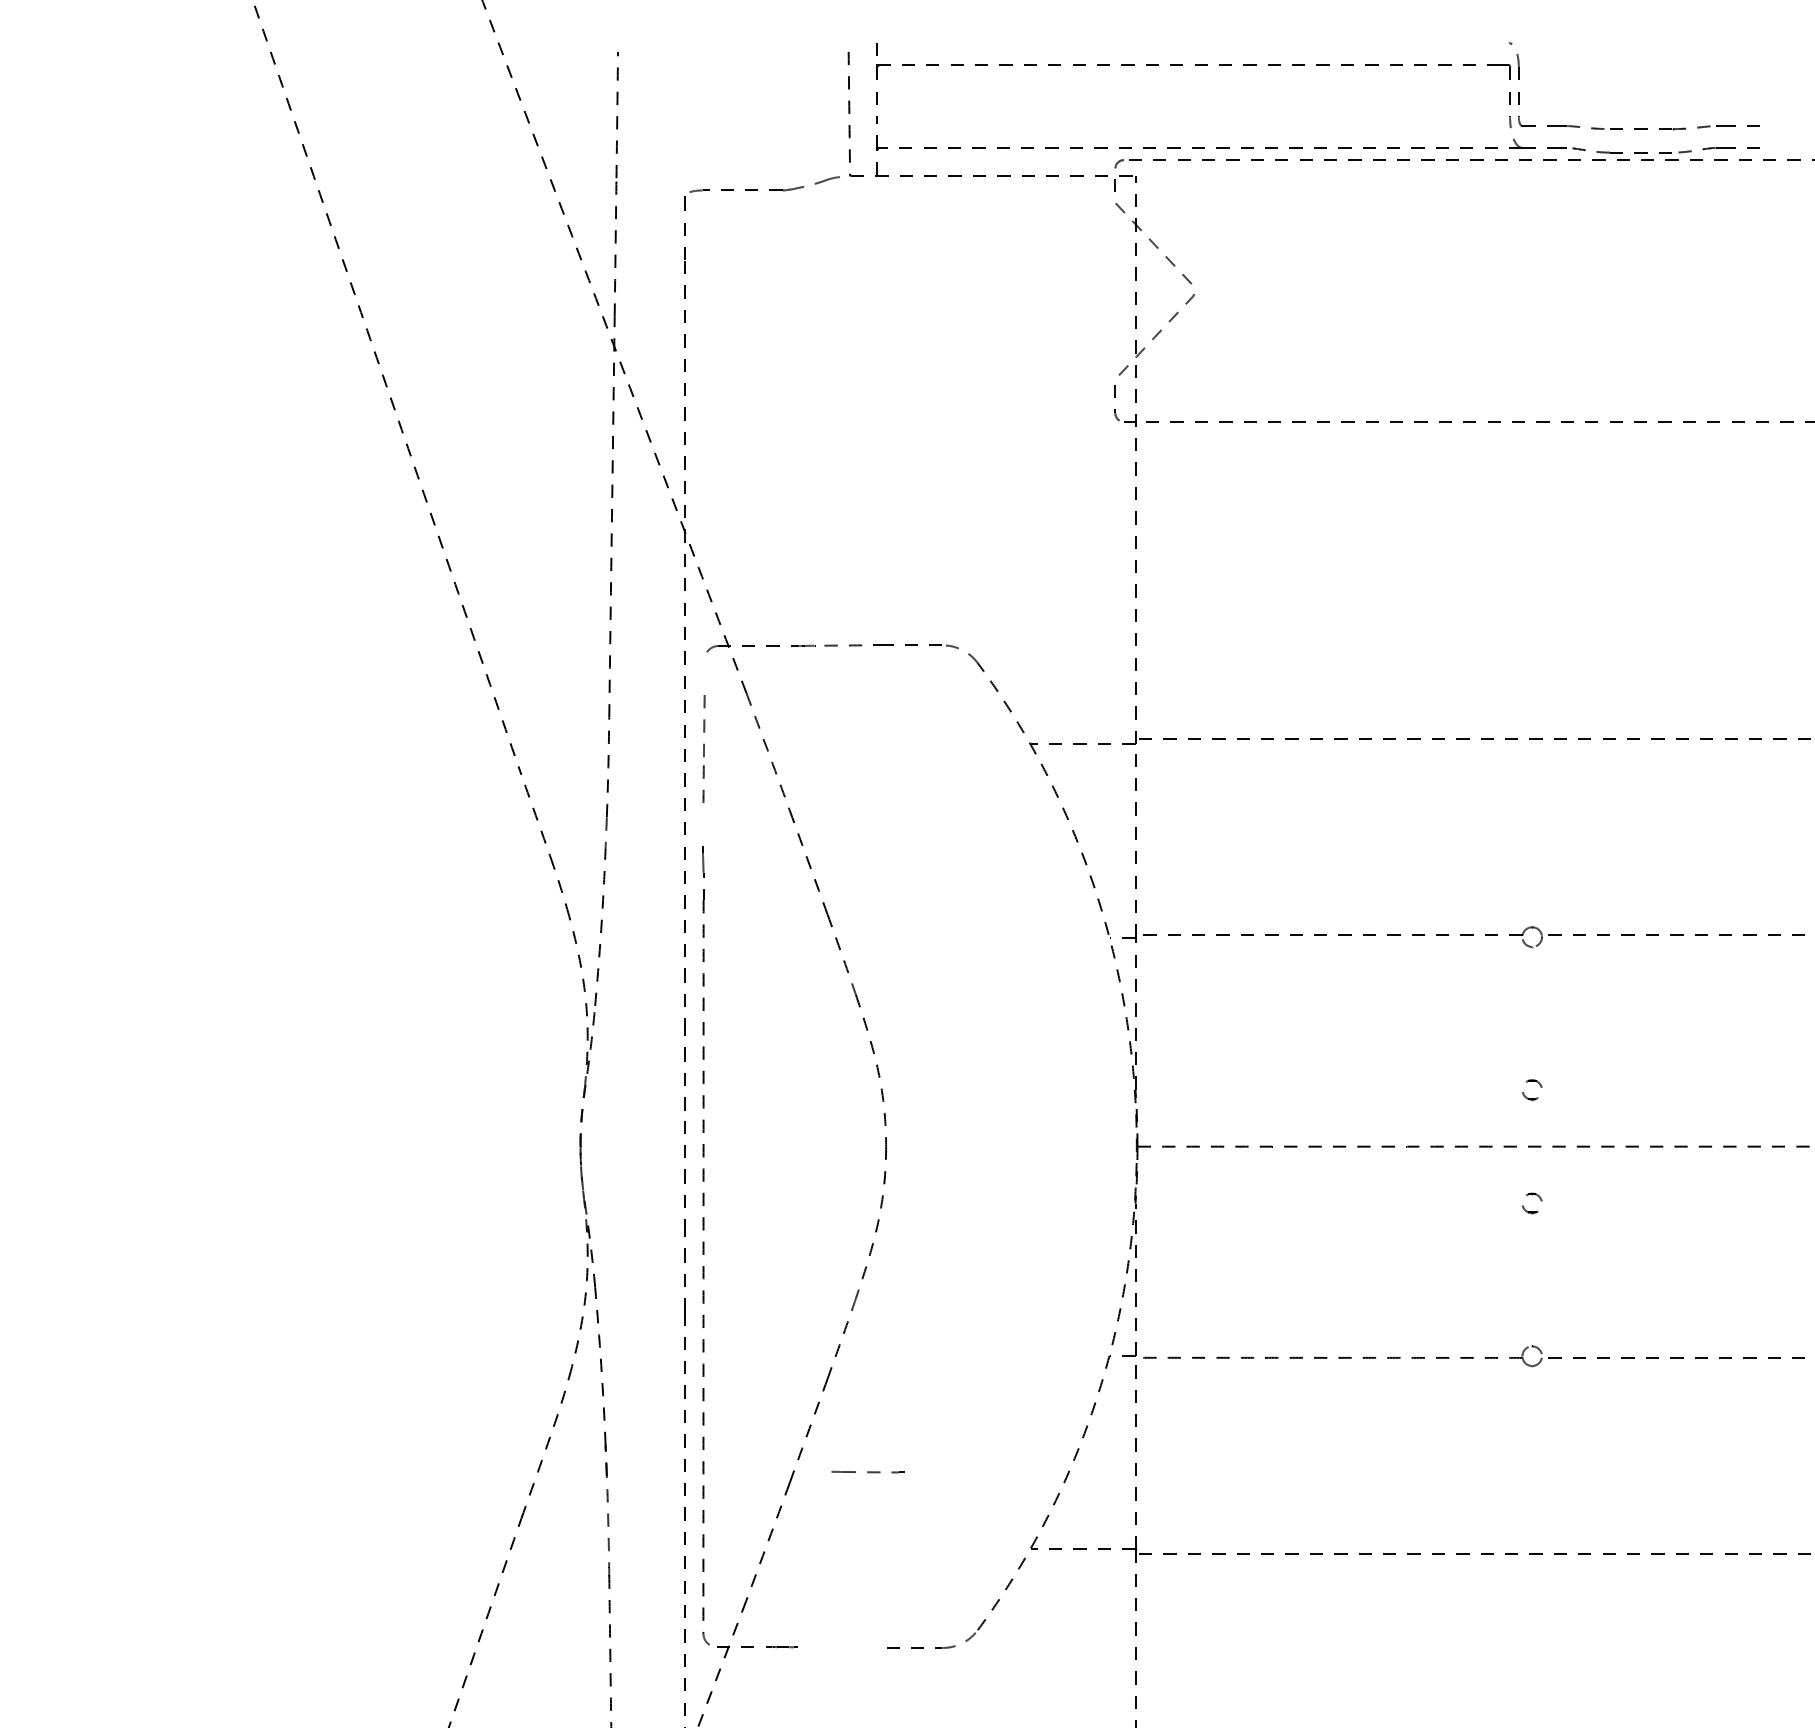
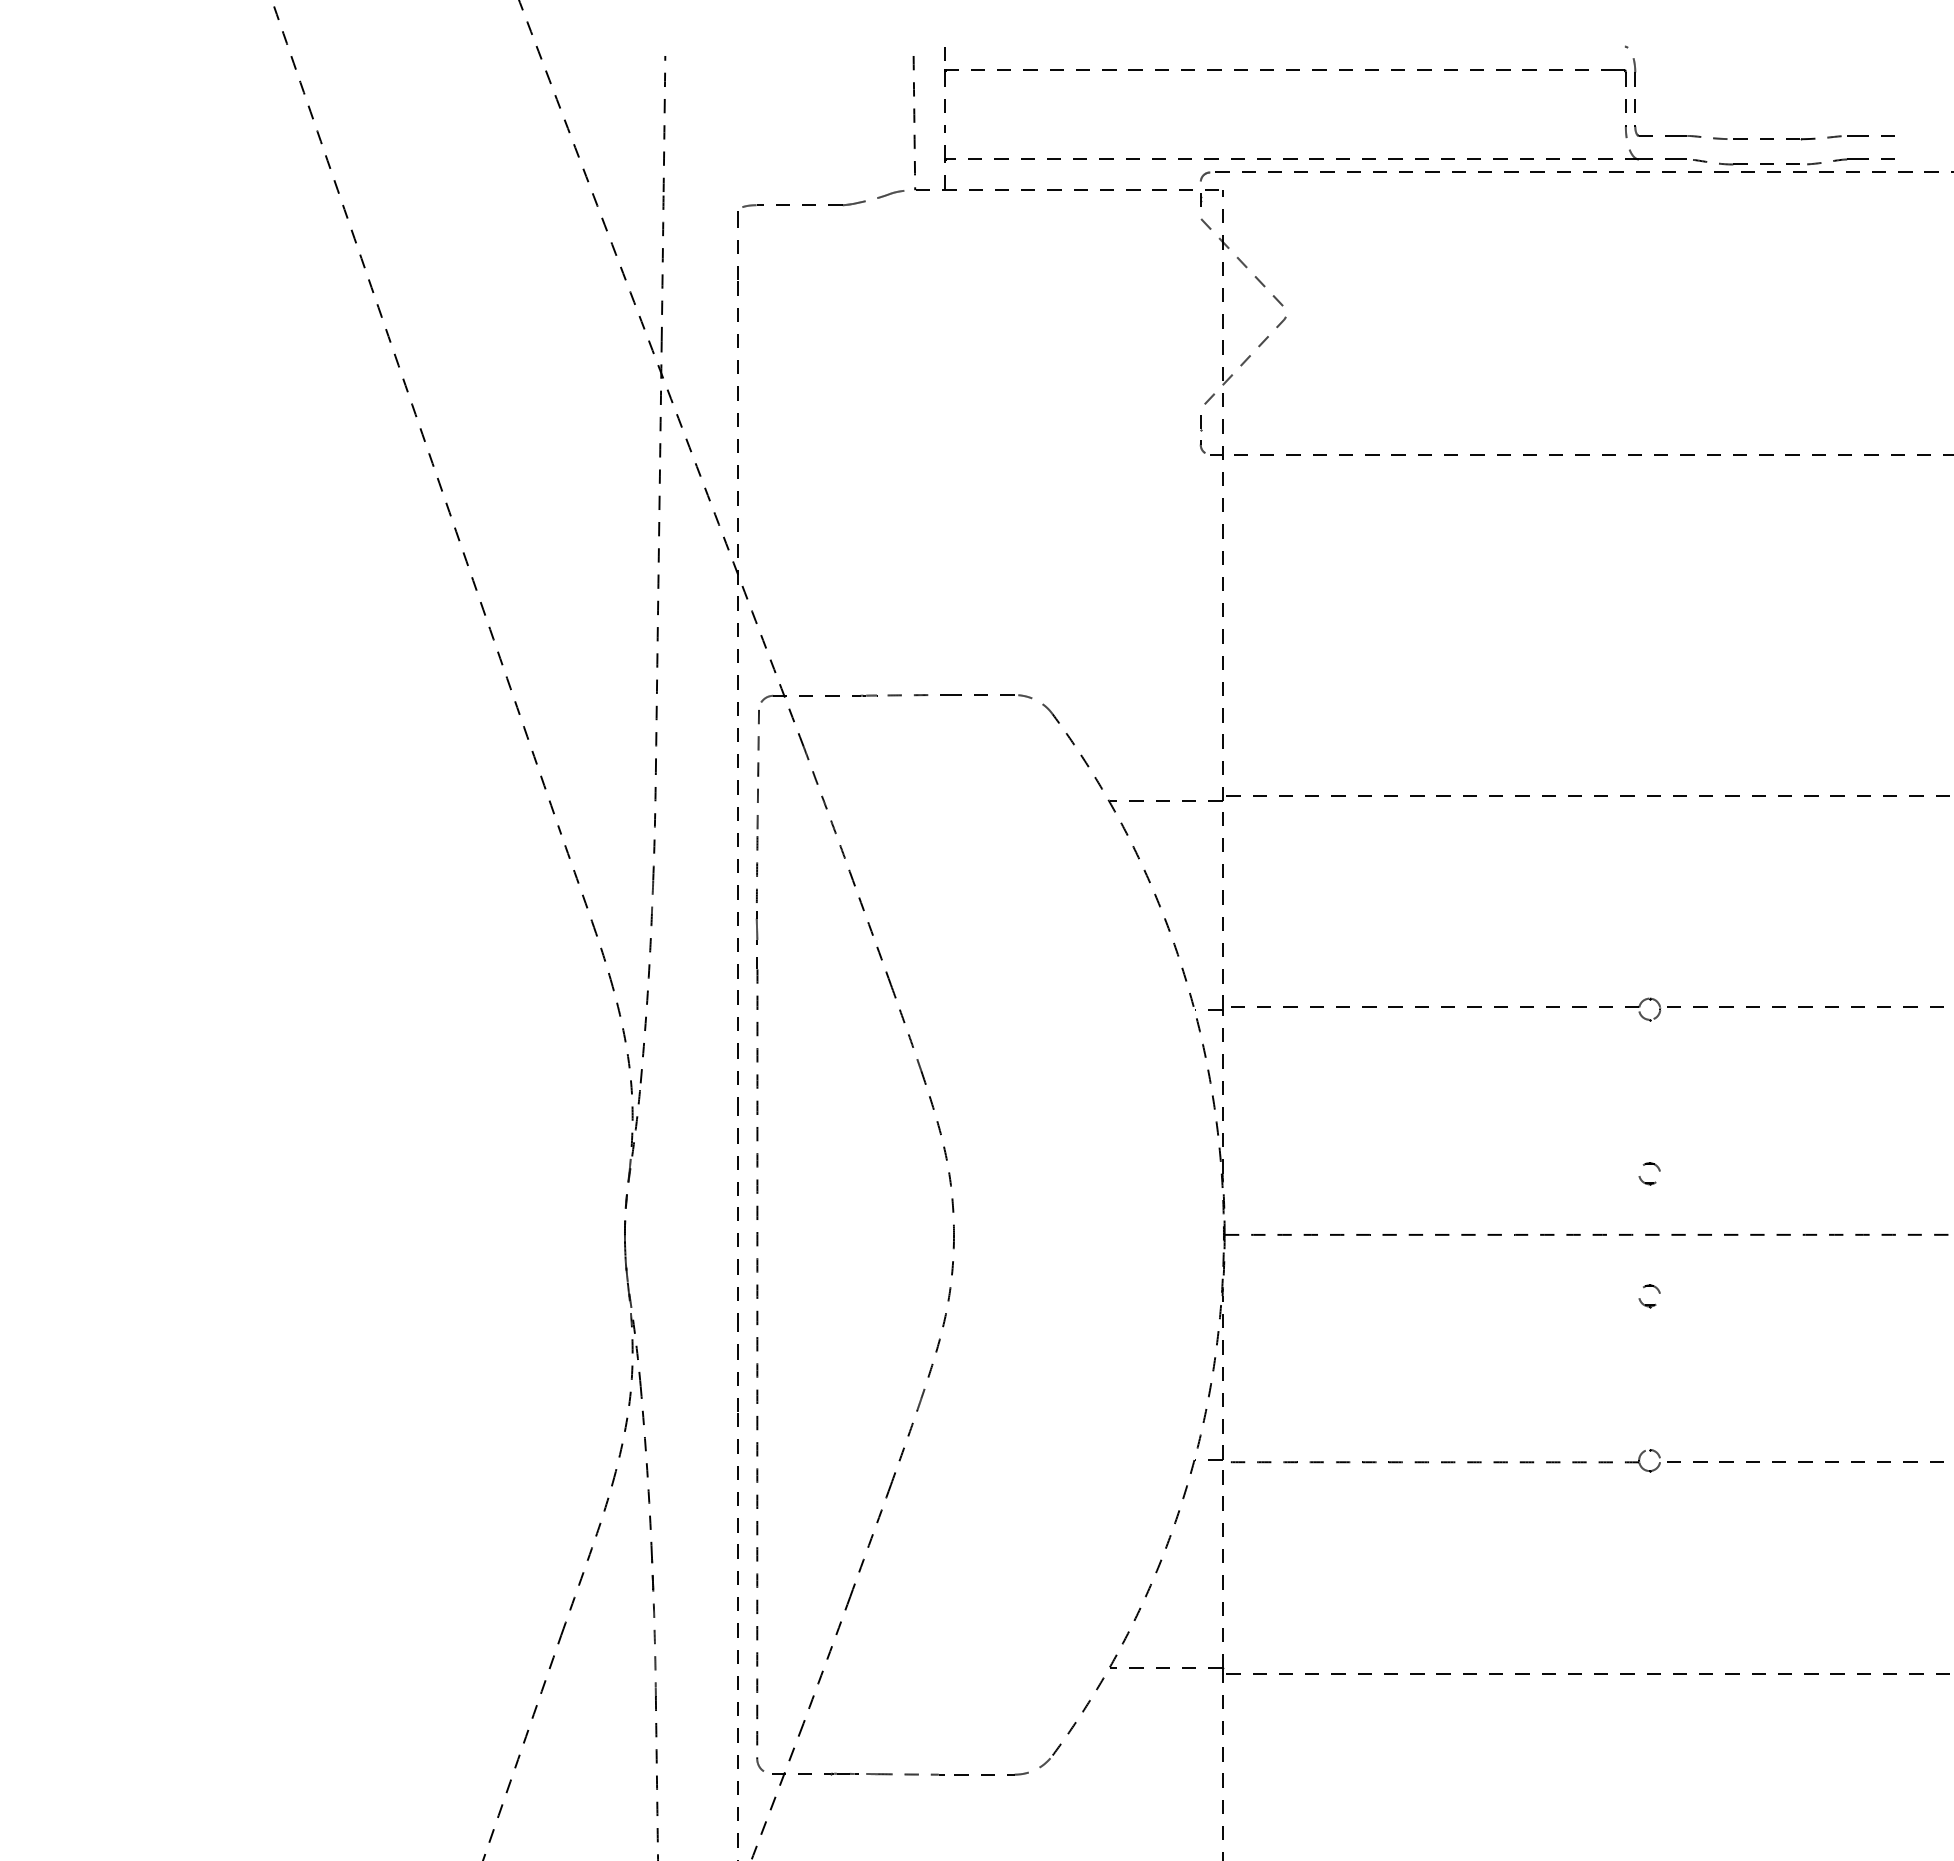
part: (703, 748) -> (757, 806), size x1.67
part: (868, 1472) -> (905, 1774), moved

